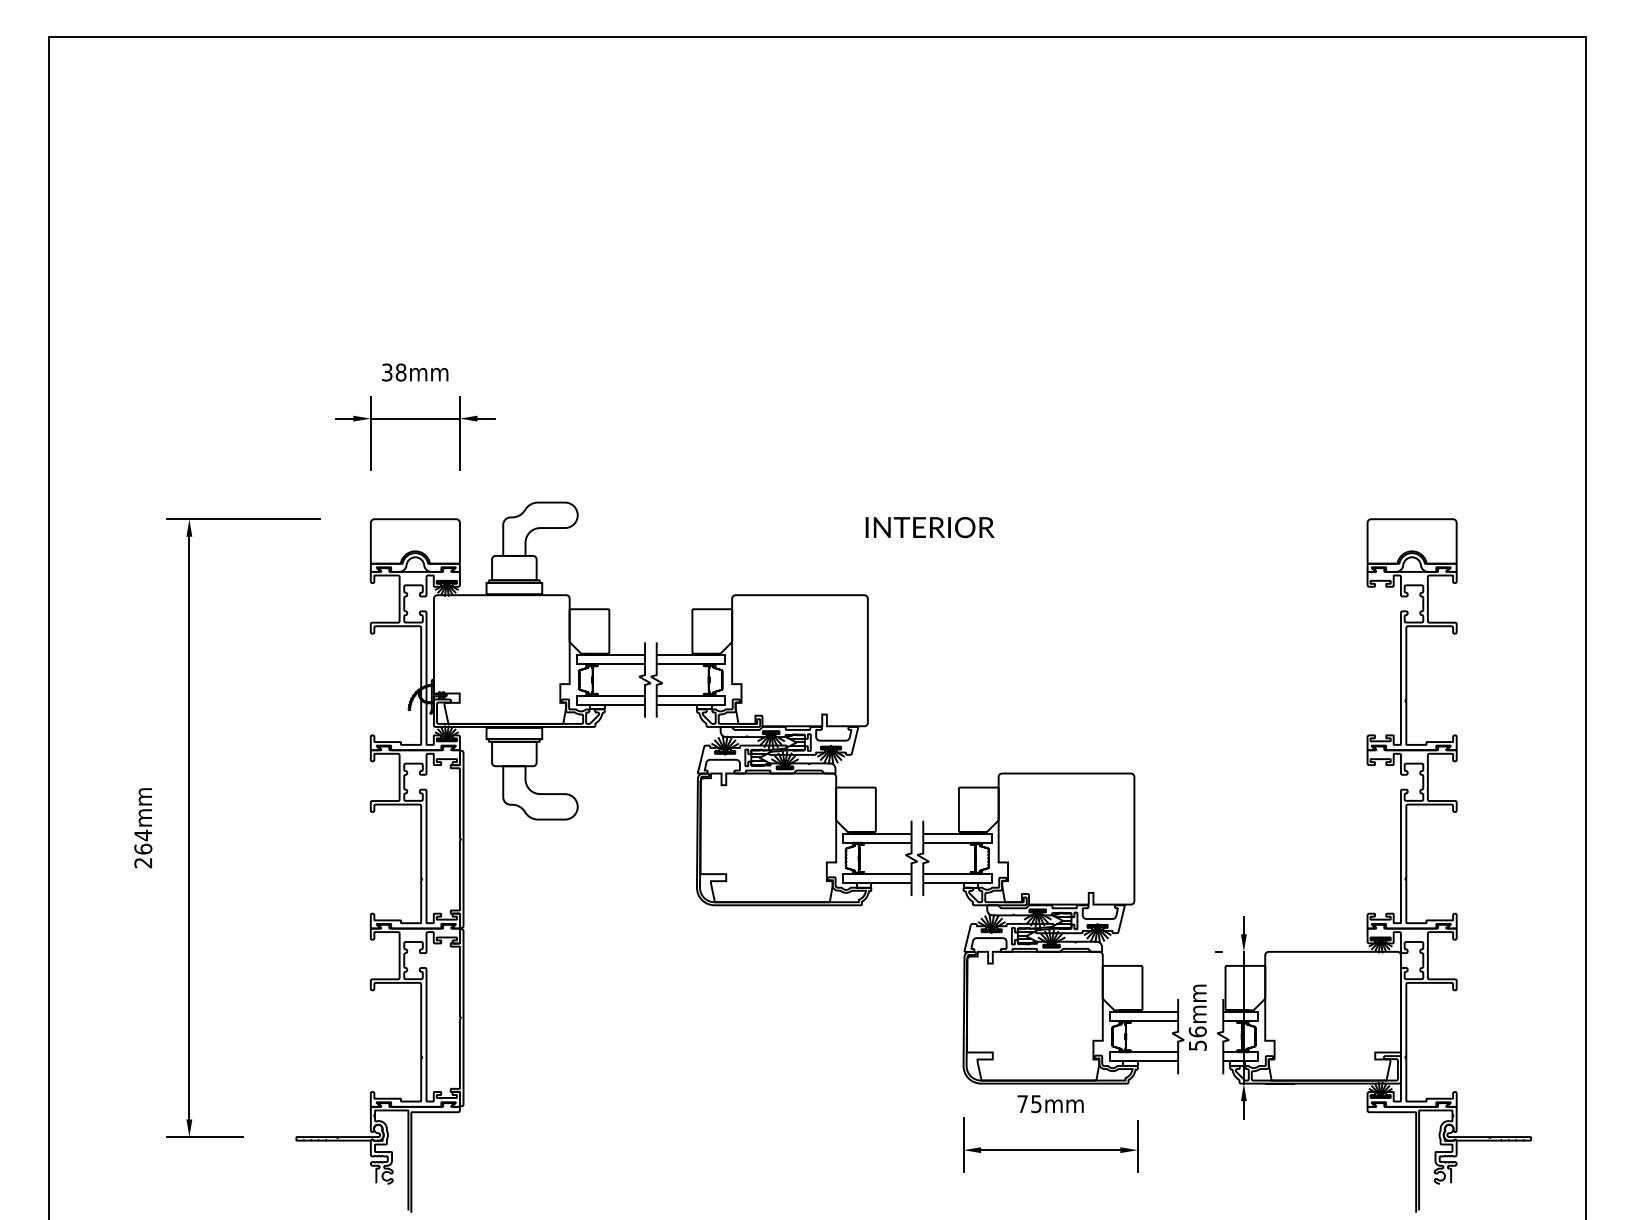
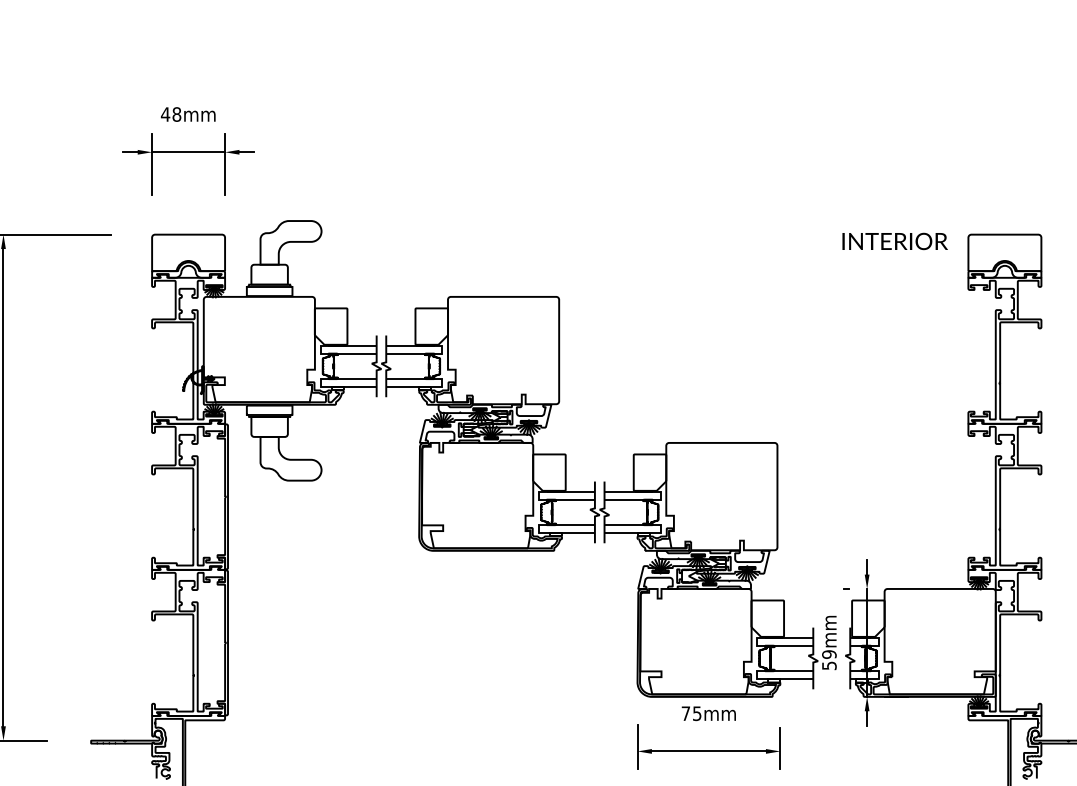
text: (386, 372) -> (164, 114), 38mm -> 48mm
text: (929, 527) -> (894, 241), moved
hatch: (1027, 937) -> (689, 577), removed
text: (1197, 1031) -> (829, 654), 56mm -> 59mm

